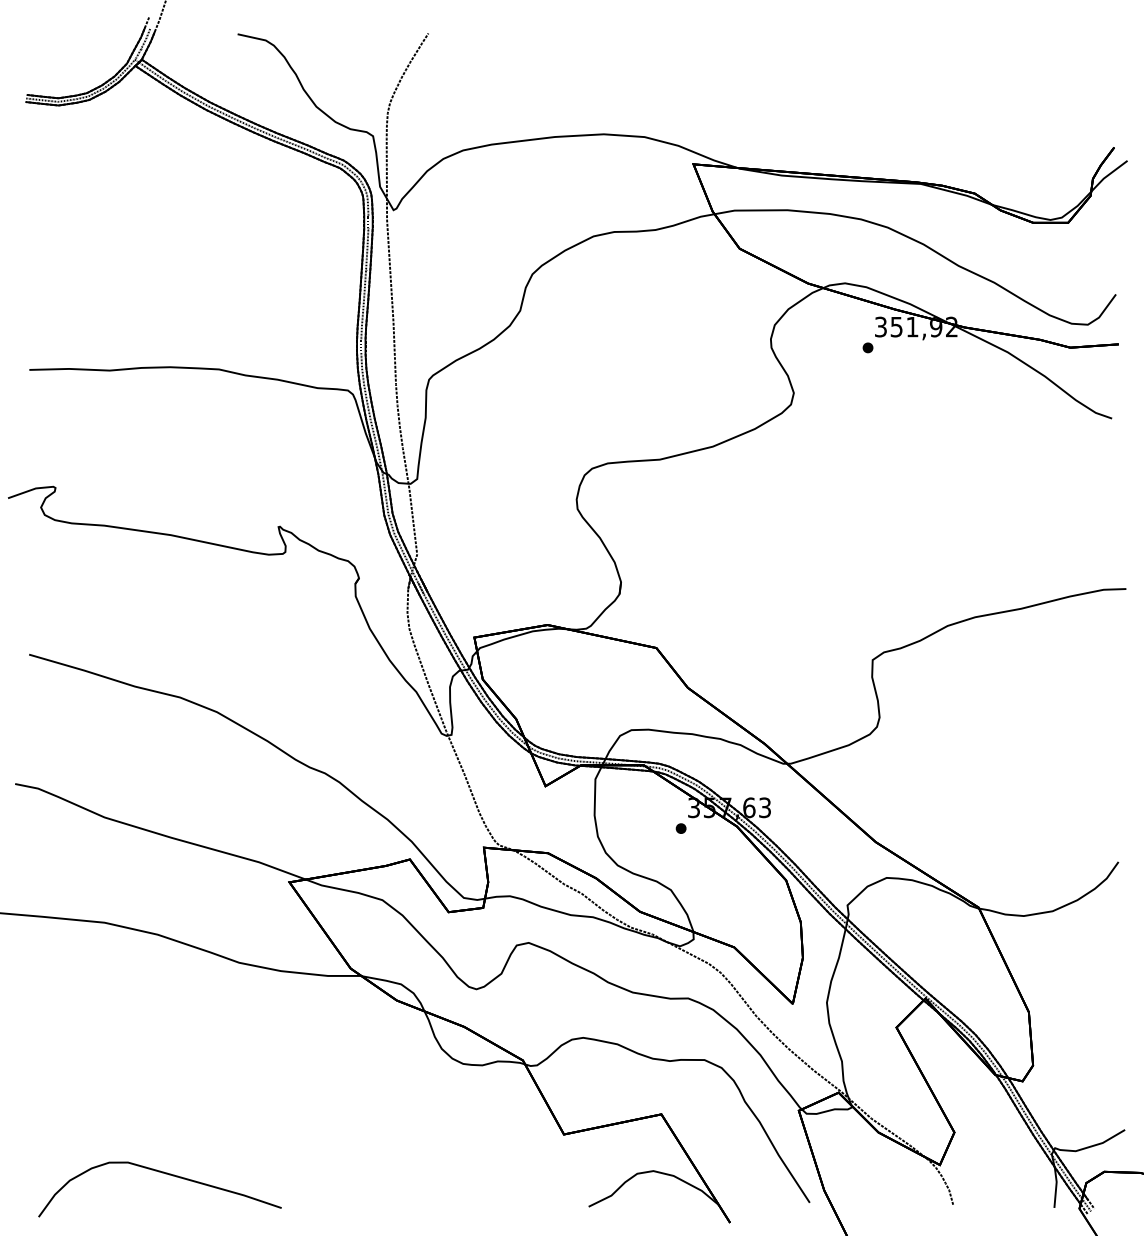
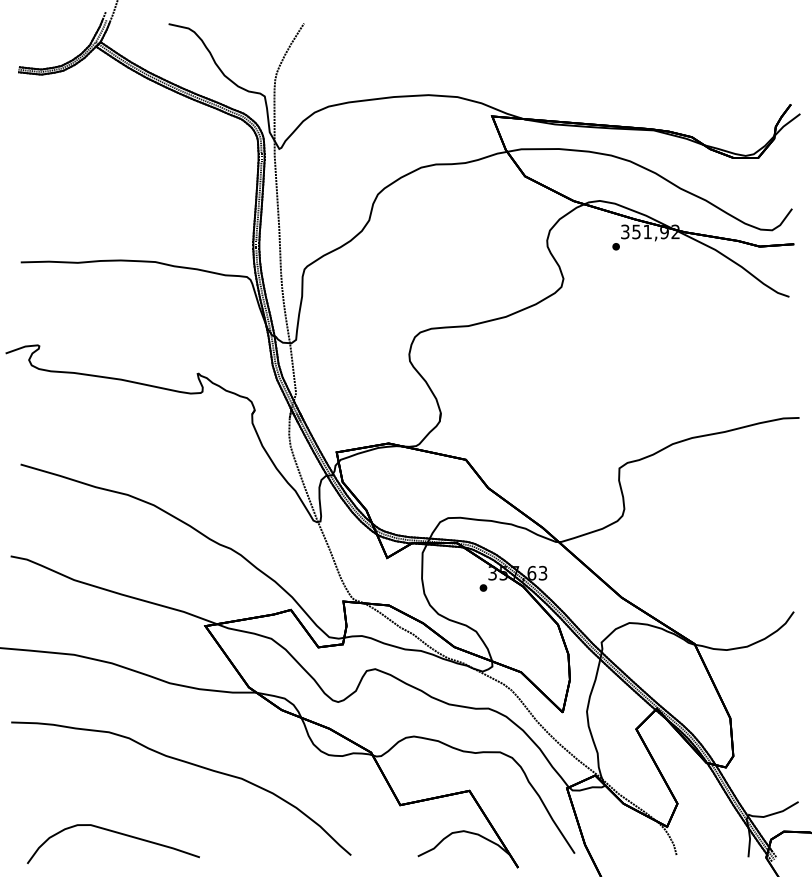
curve: (266, 1076) -> (189, 763), added

